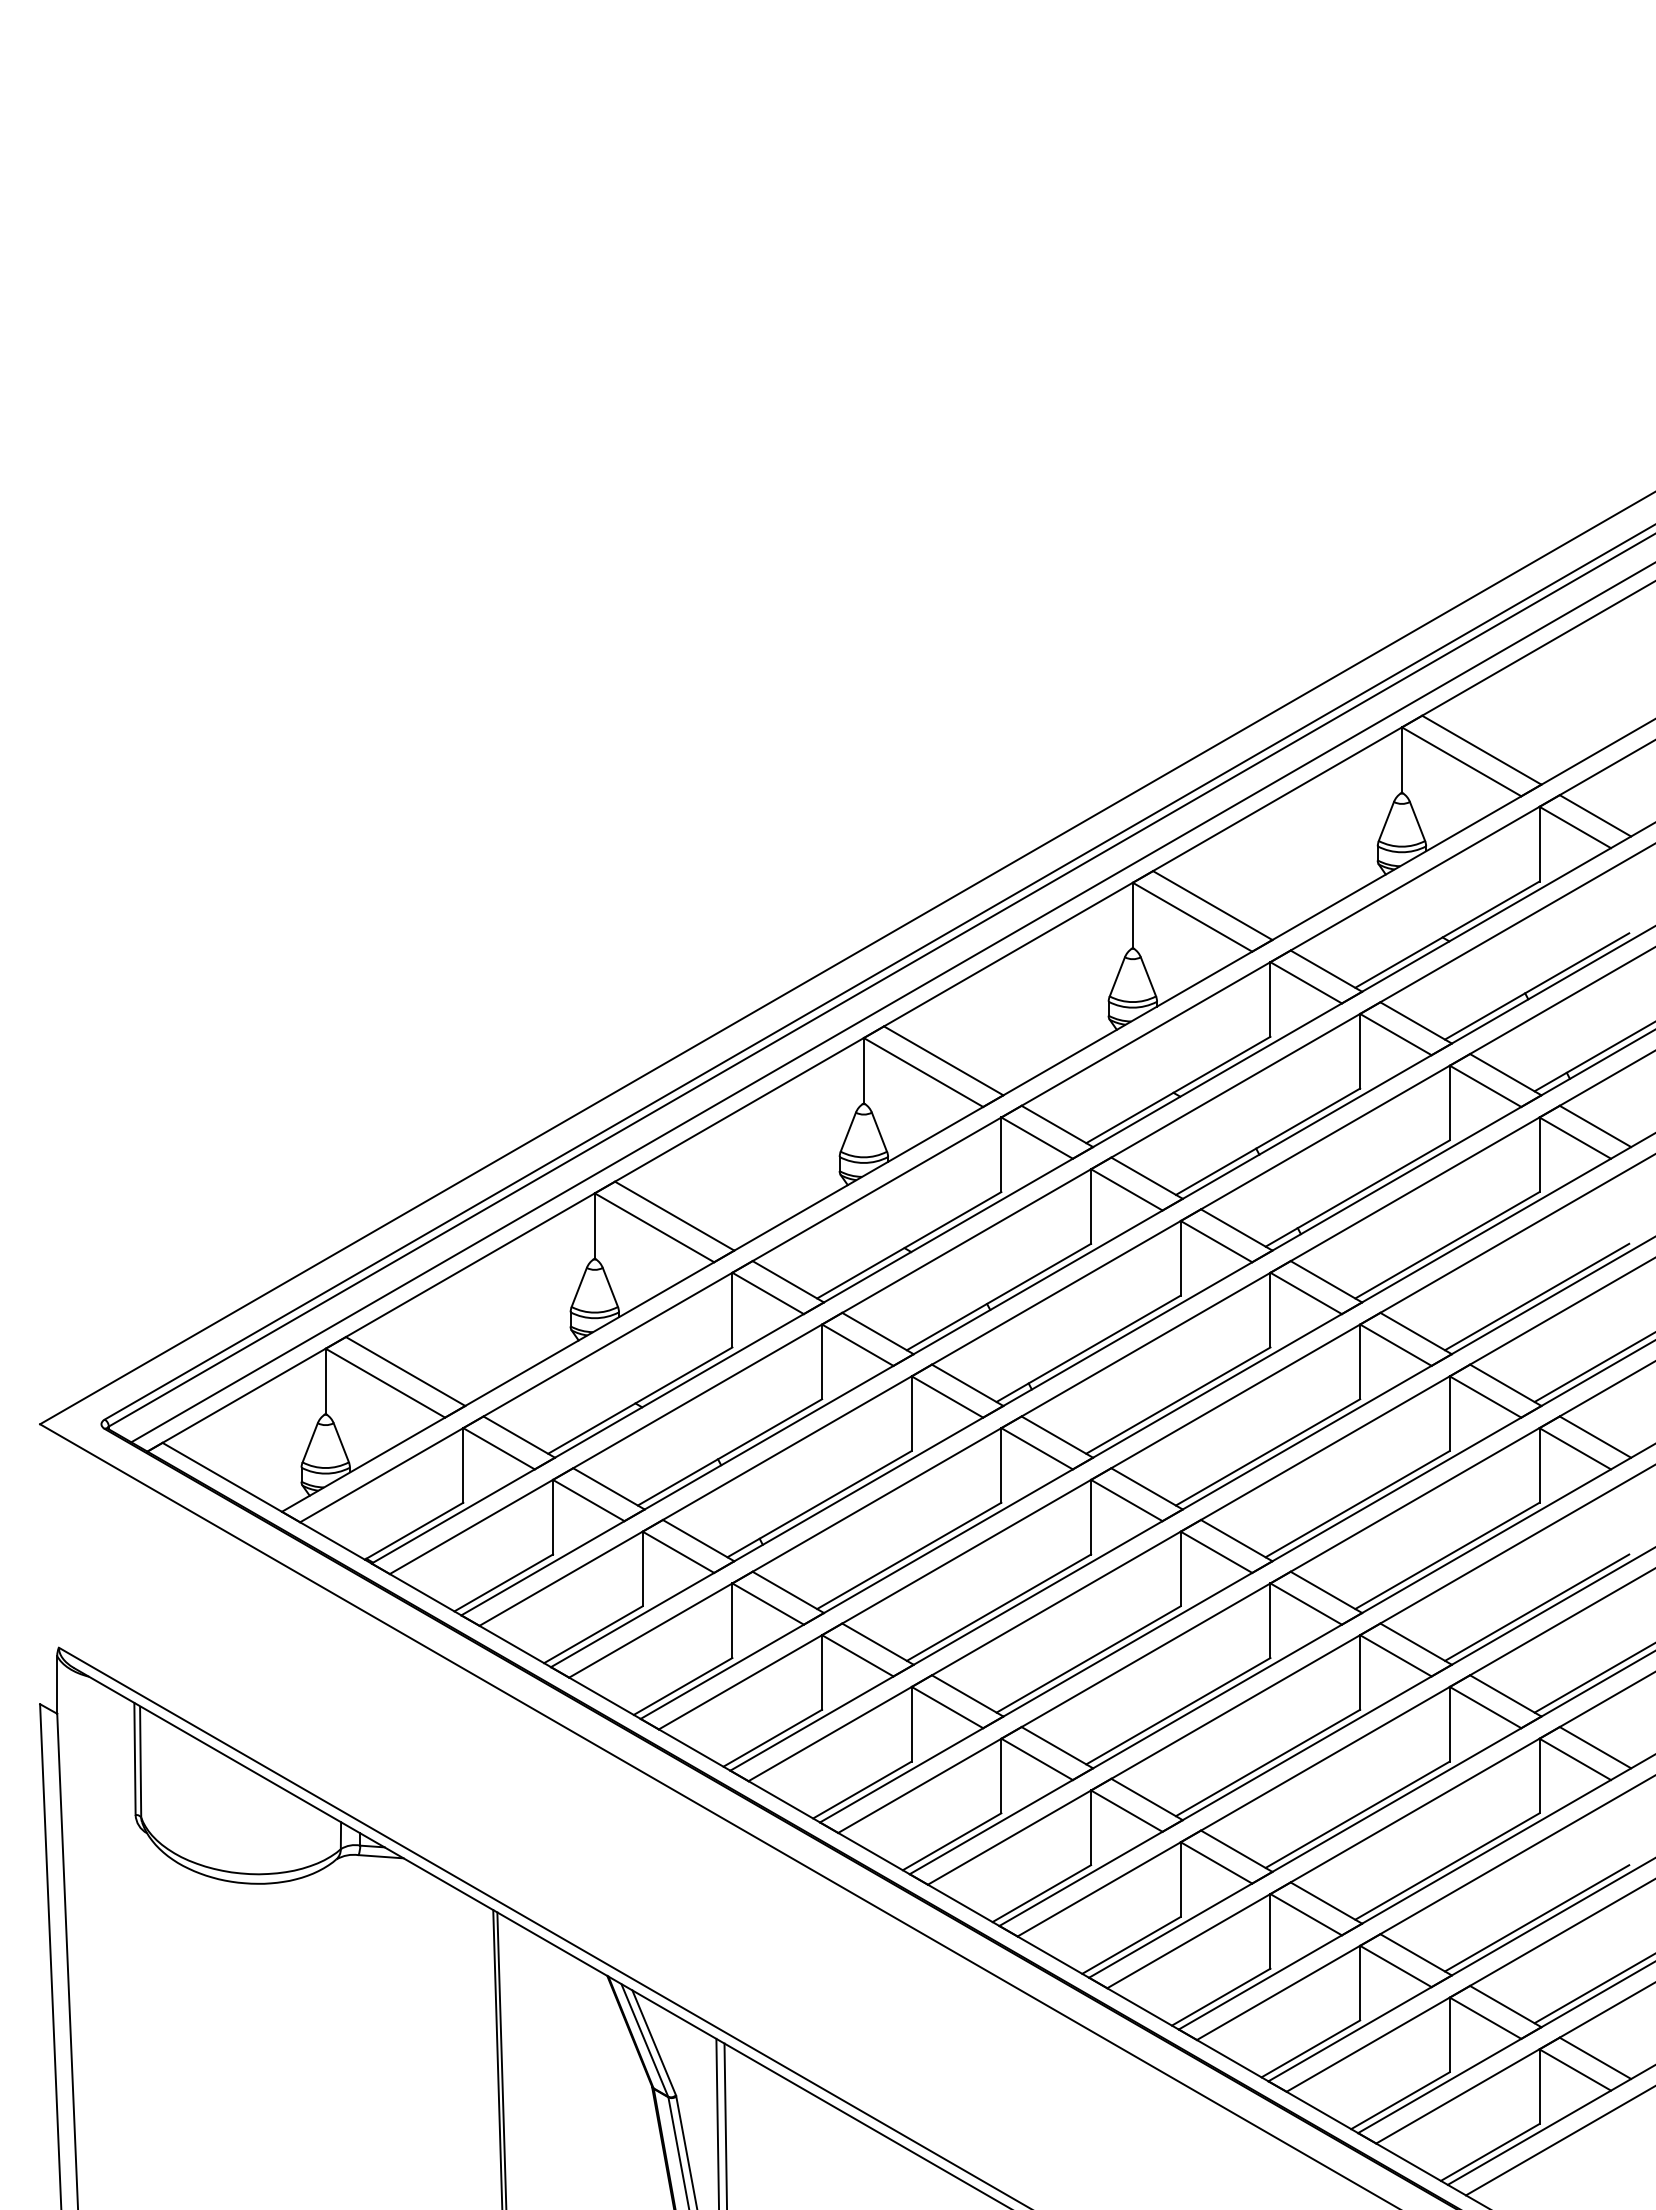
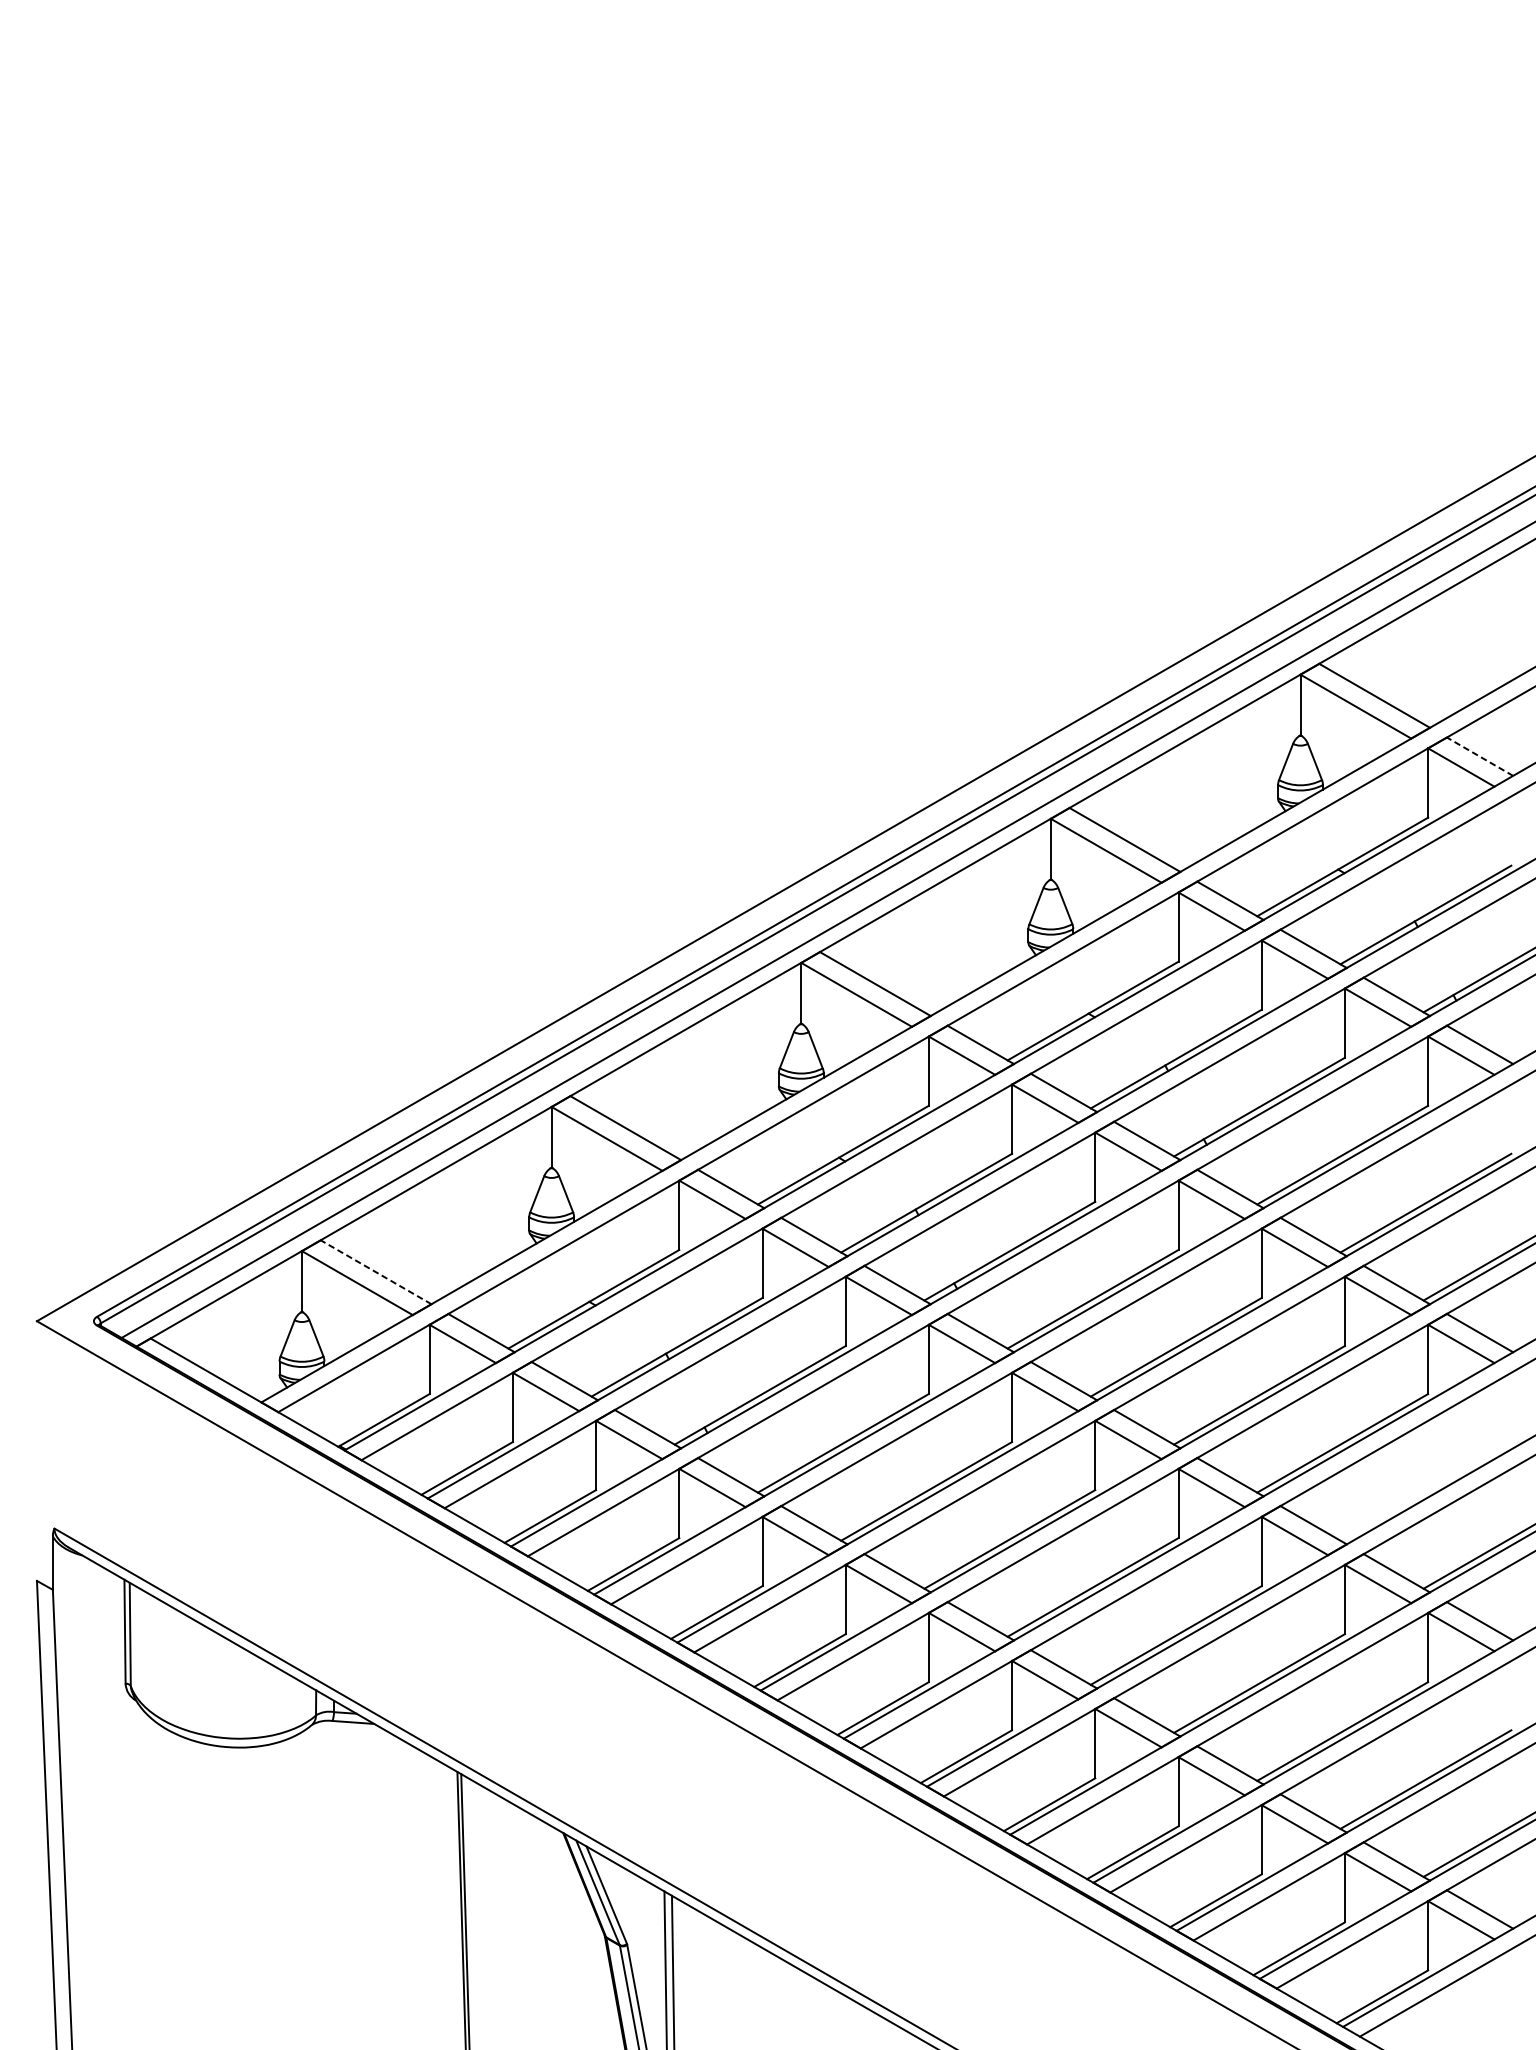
line: (1595, 815) -> (1480, 756), solid -> dashed
line: (405, 1371) -> (376, 1272), solid -> dashed
line: (1537, 1607) -> (1426, 1491), removed

